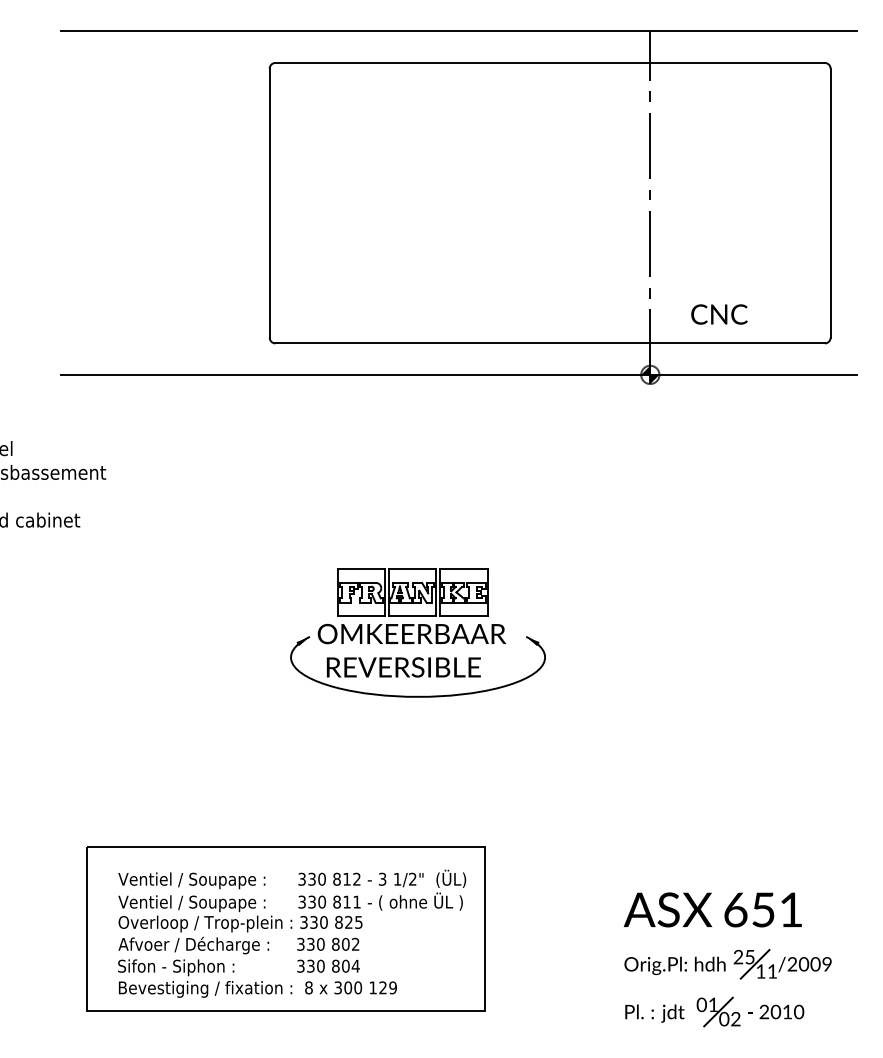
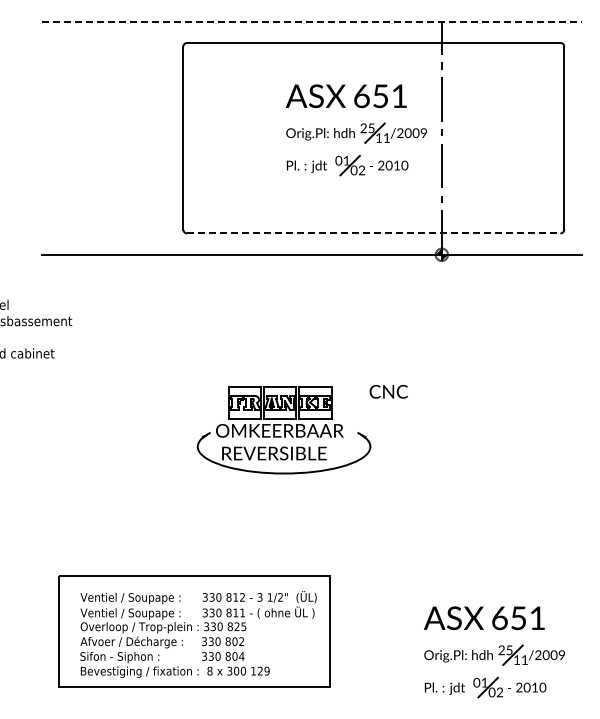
line: (459, 31) -> (312, 21), solid -> dashed
part: (524, 191) -> (356, 130), added
text: (719, 314) -> (388, 391), moved
line: (549, 343) -> (373, 233), solid -> dashed

